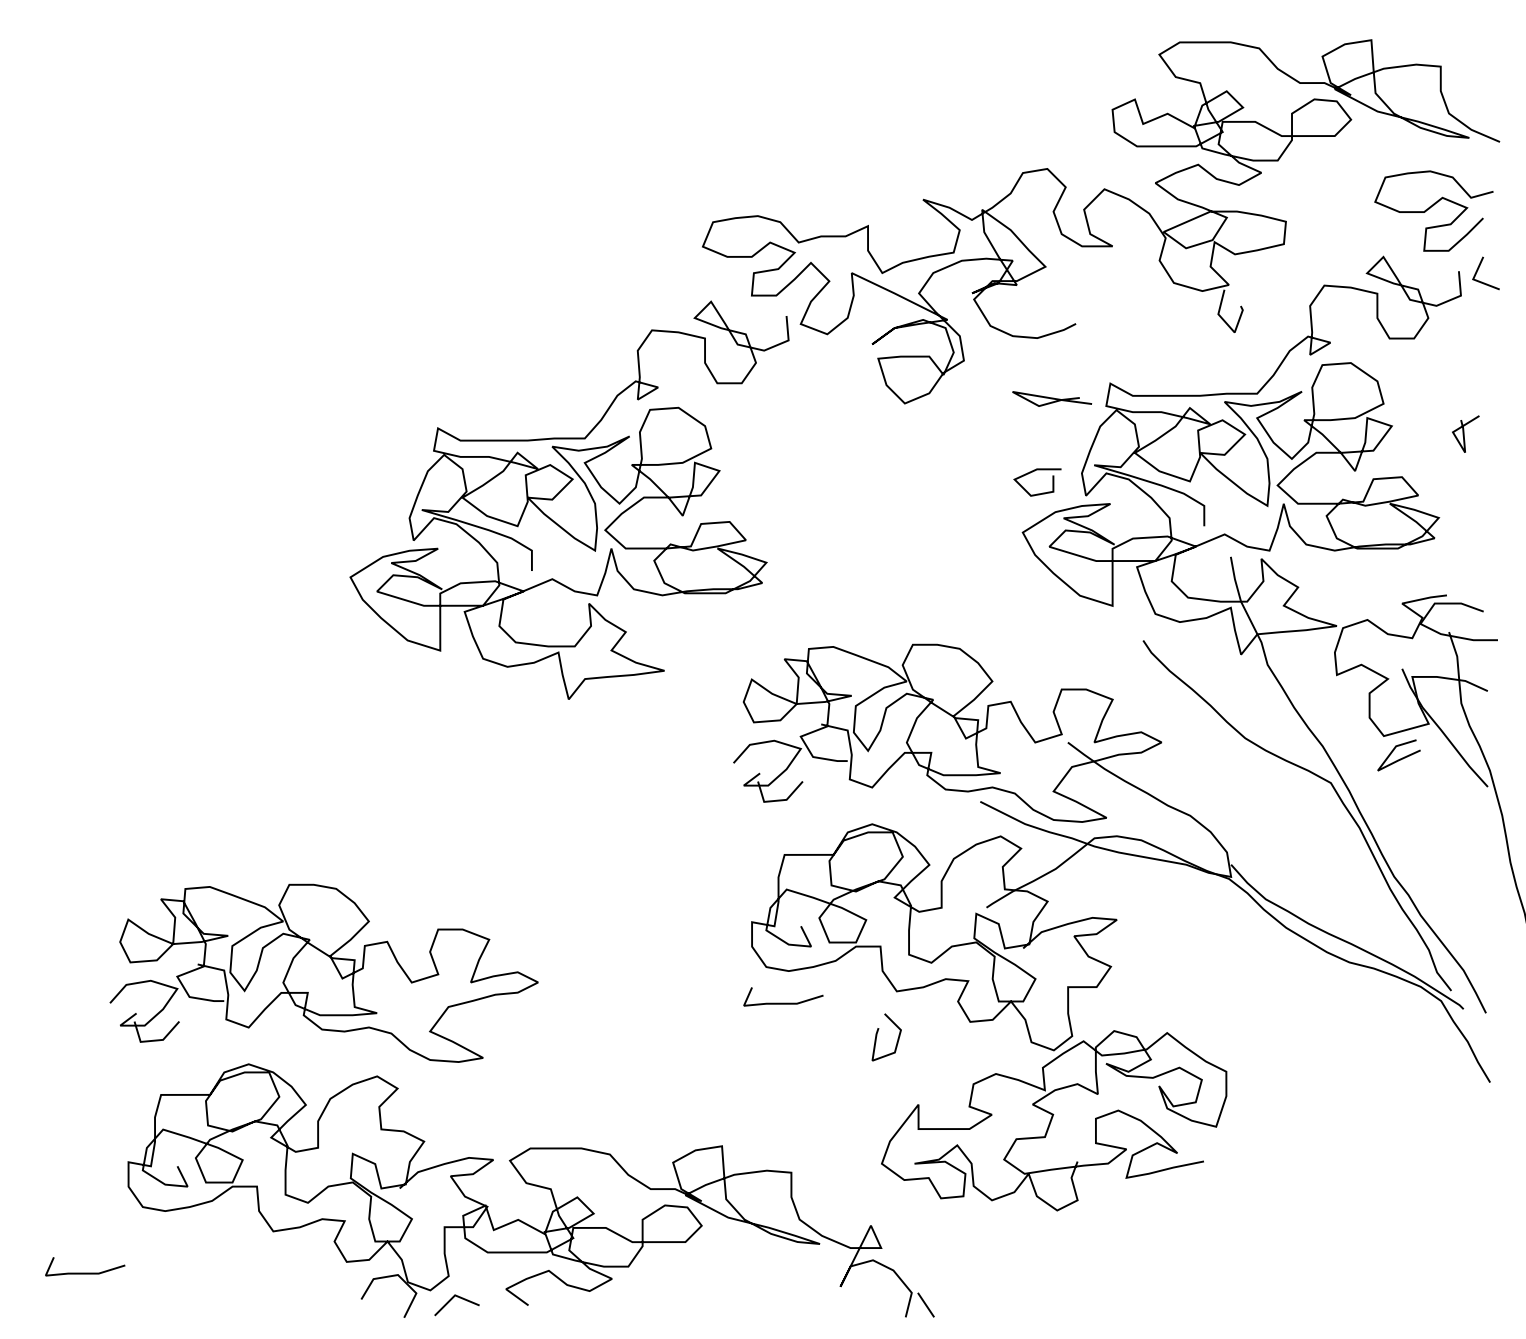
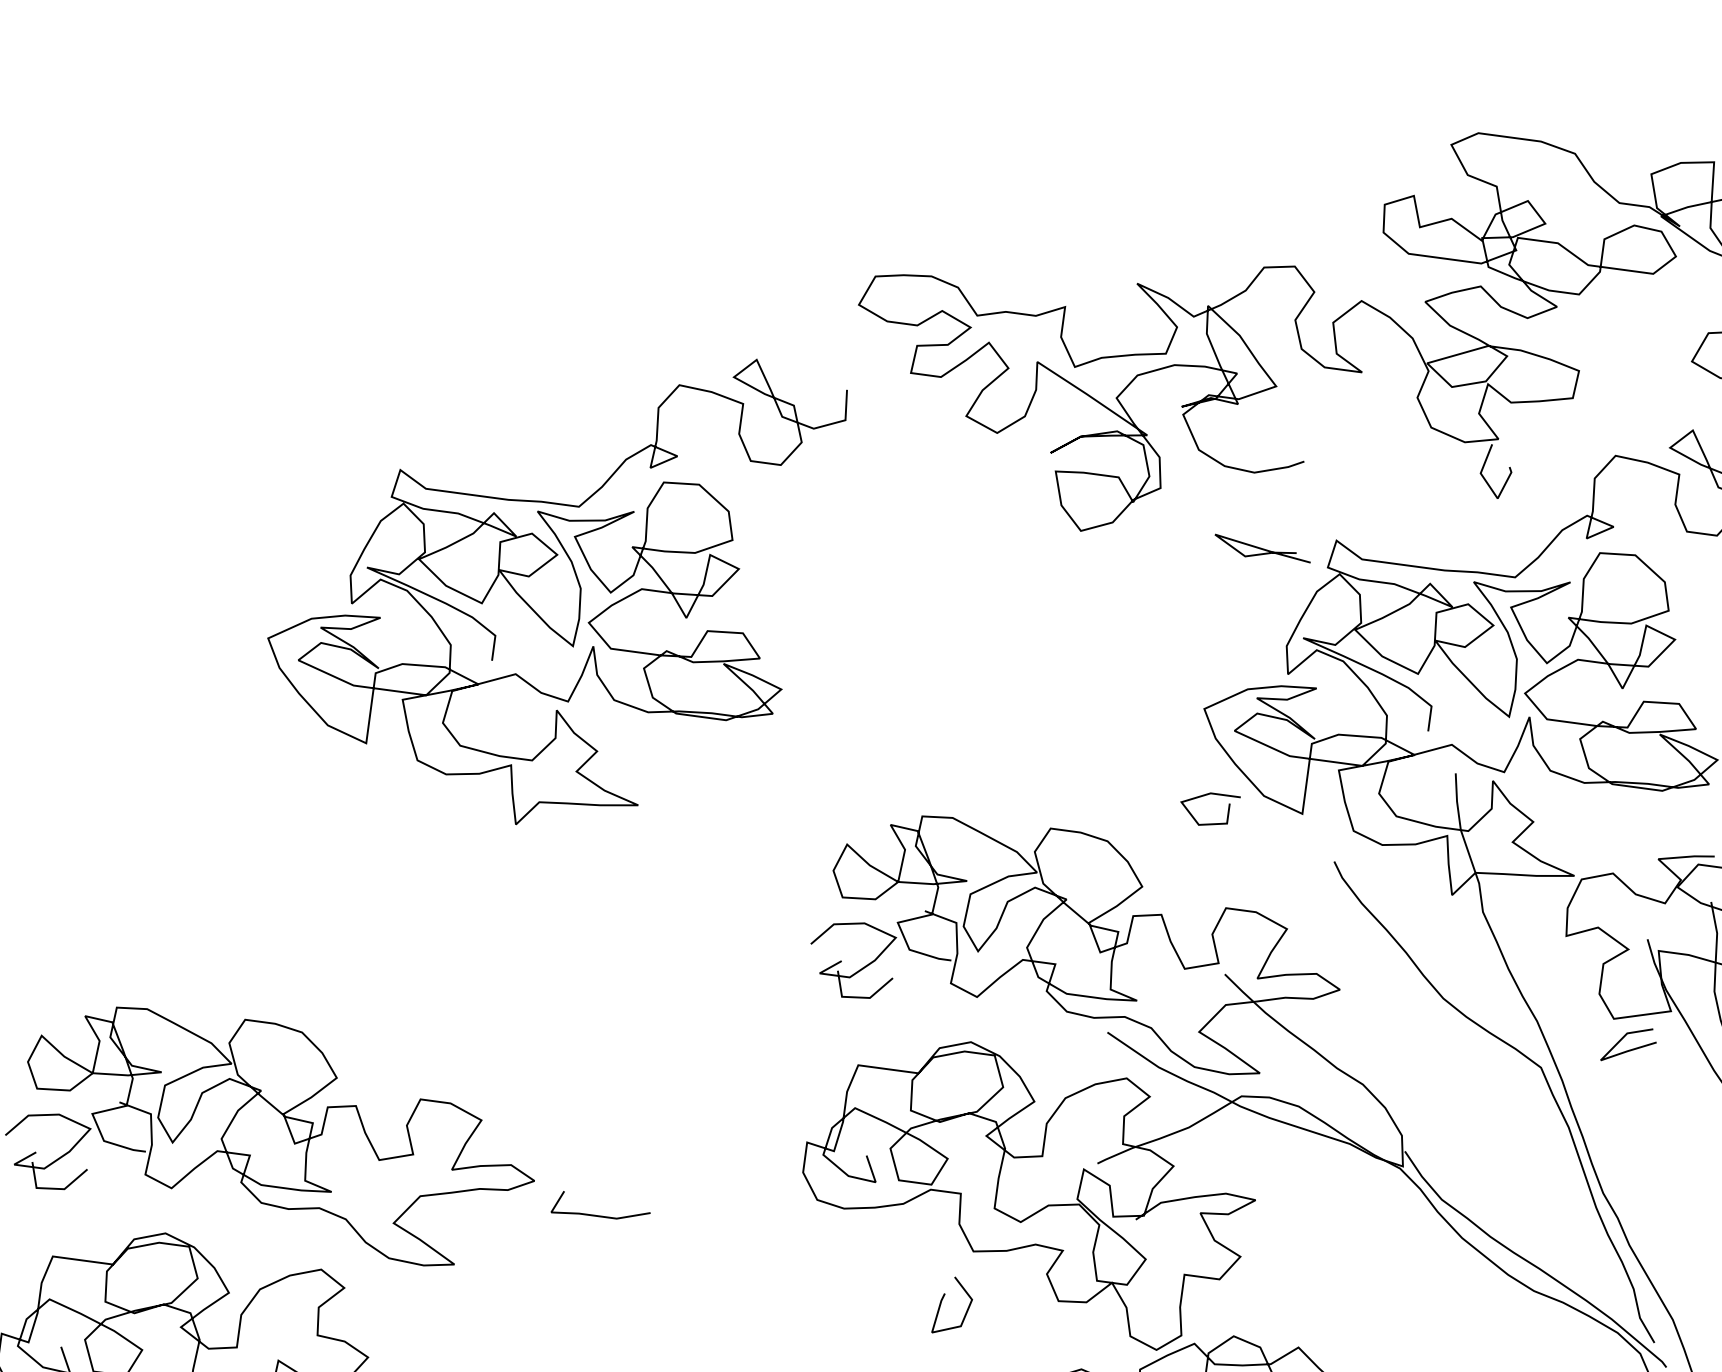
curve: (561, 491) -> (541, 568), moved
curve: (1037, 493) -> (1207, 823), moved
line: (783, 1002) -> (600, 1214), moved

